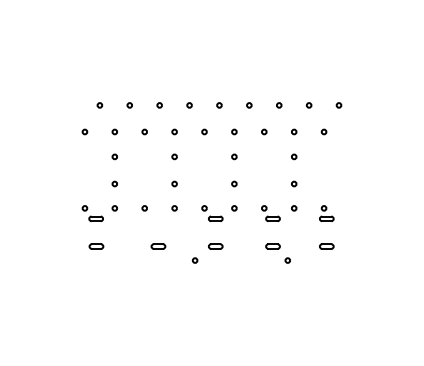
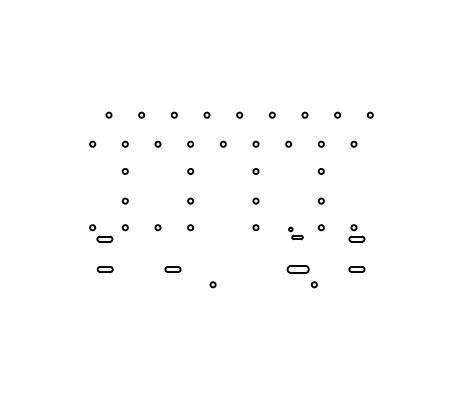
part: (212, 213) -> (232, 233), removed
part: (270, 213) -> (295, 233), size x0.7
part: (215, 246) -> (235, 269), removed
part: (272, 246) -> (297, 269), size x1.4

